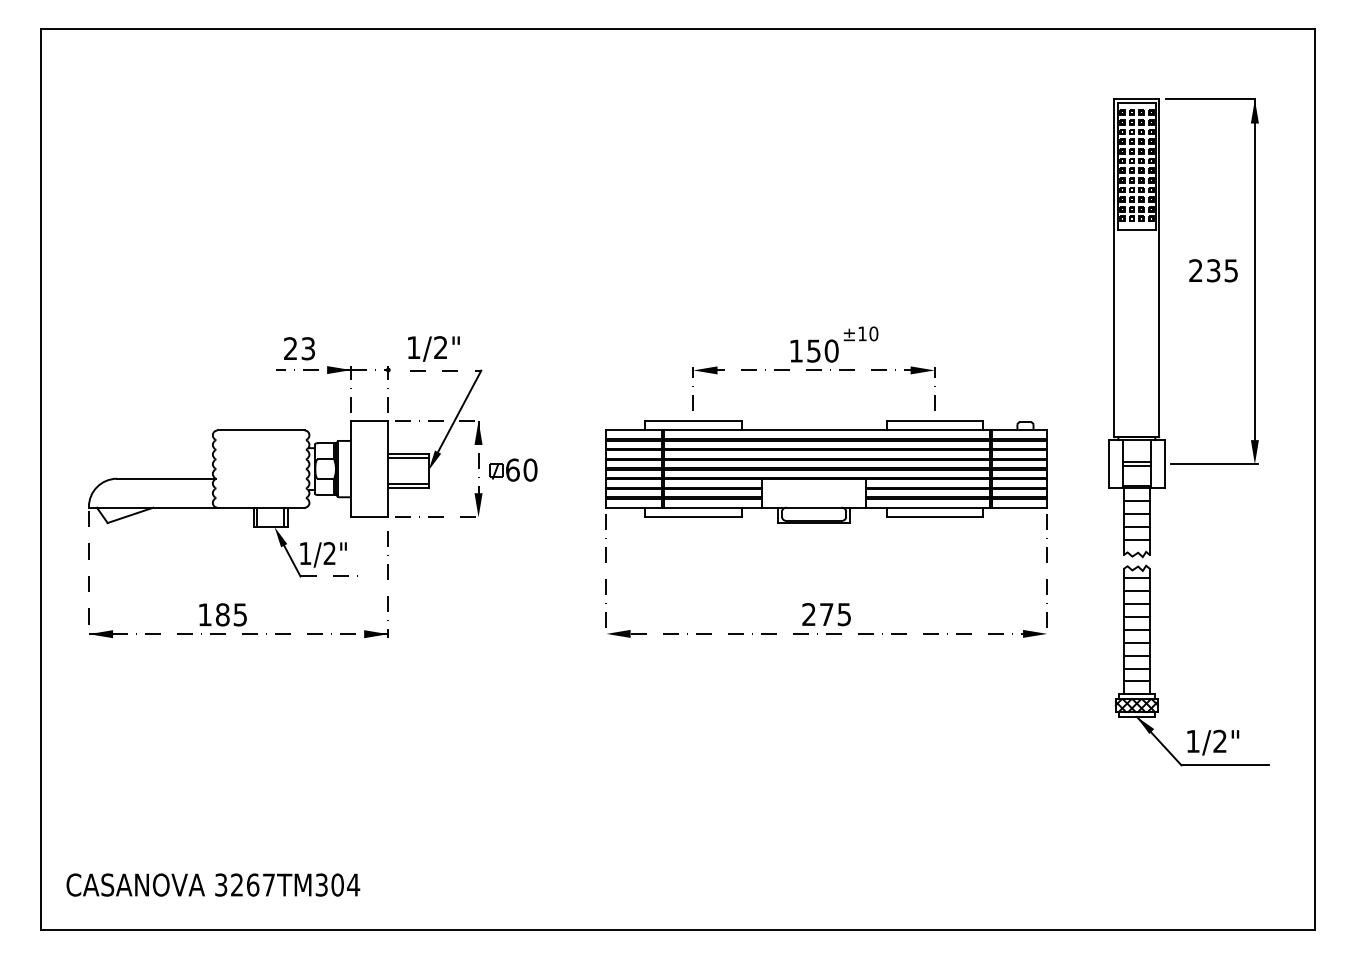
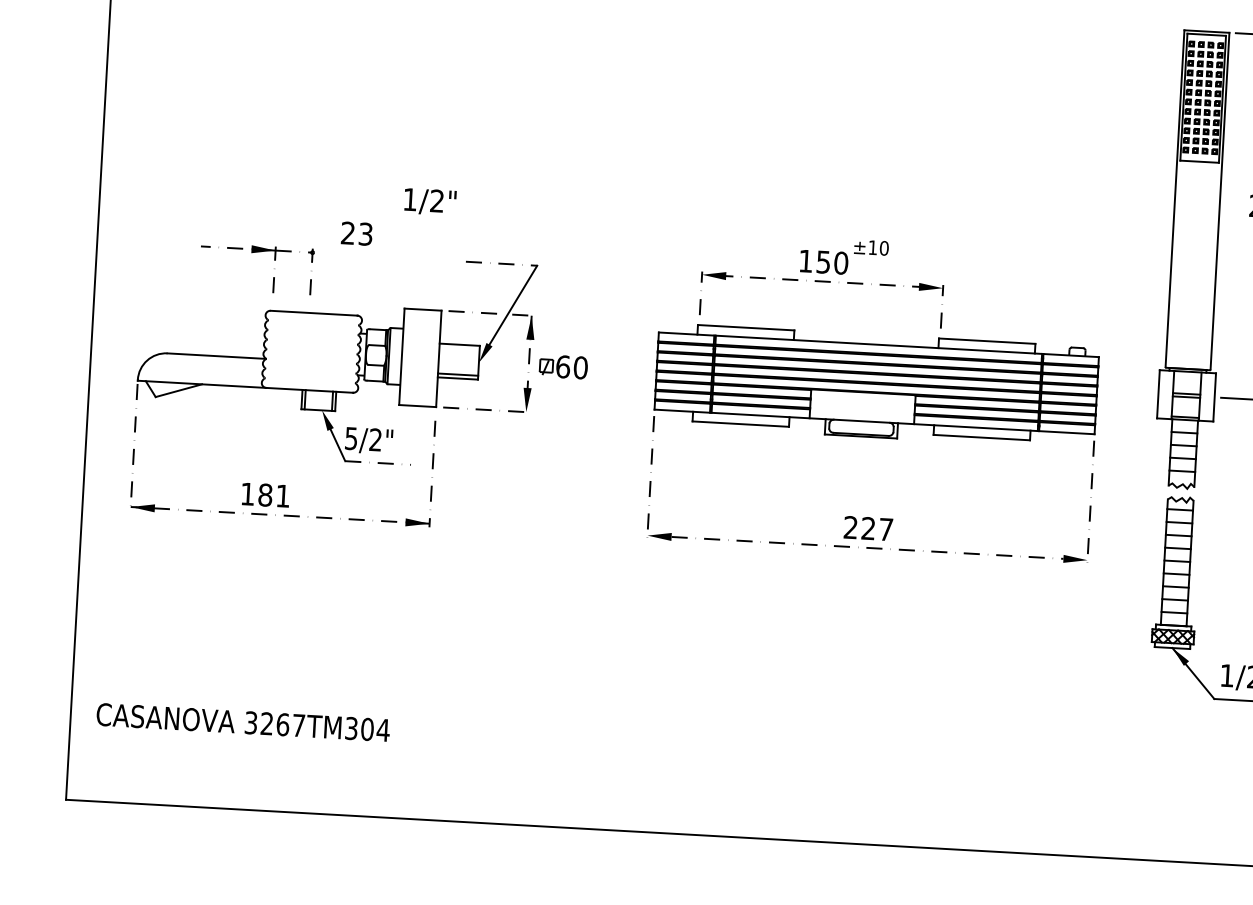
text: (433, 348) -> (429, 201), moved
part: (813, 368) -> (822, 279), moved
part: (332, 373) -> (256, 252), moved
line: (408, 457) -> (459, 348), removed
text: (305, 553) -> (351, 438), 1/2" -> 5/2"
text: (239, 614) -> (282, 495), 185 -> 181
text: (835, 614) -> (877, 529), 275 -> 227
text: (213, 884) -> (243, 721), moved

